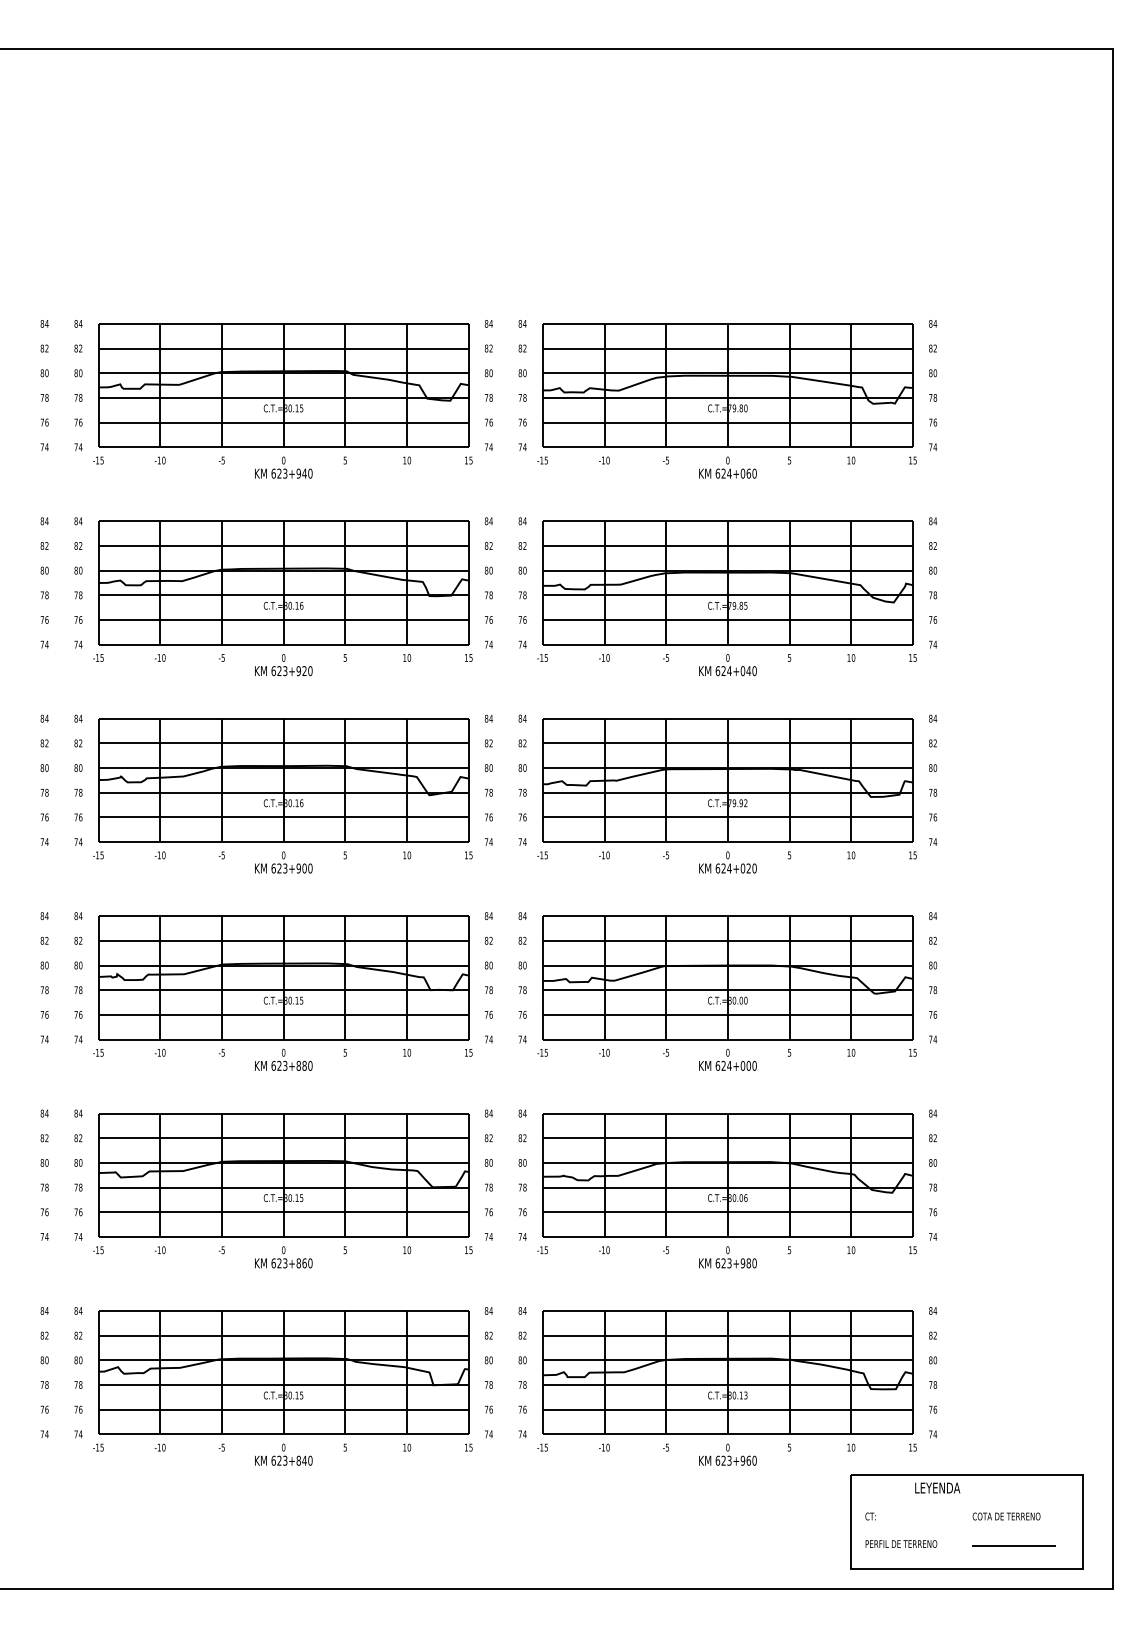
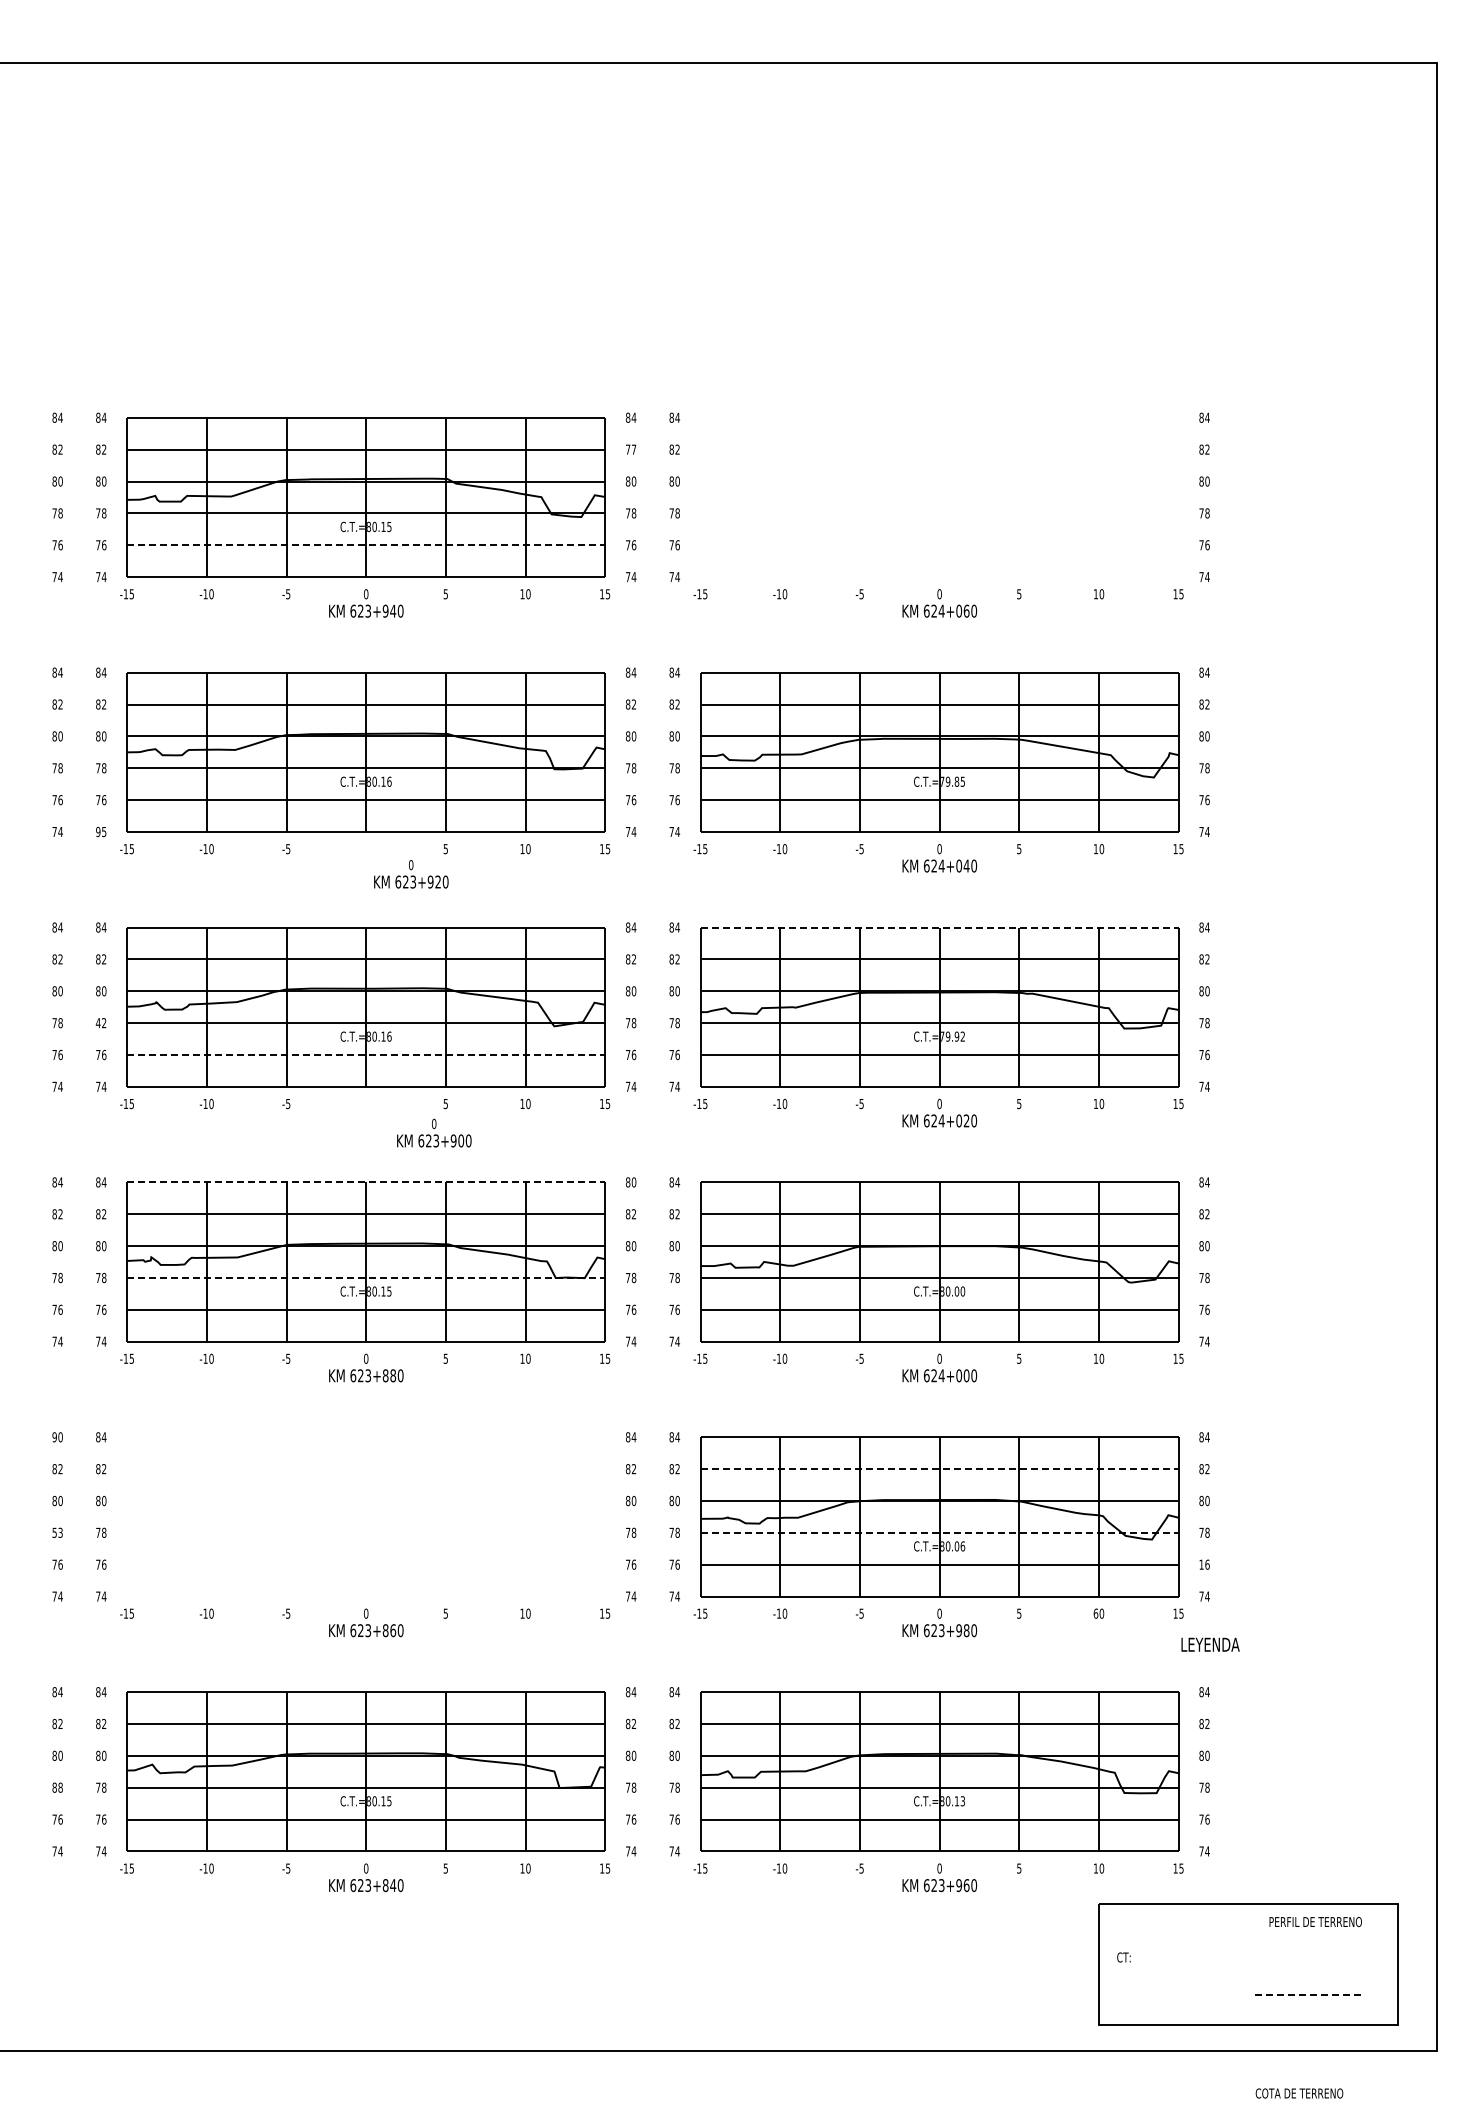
text: (488, 348) -> (630, 449), 82 -> 77
part: (727, 385) -> (939, 497), removed
line: (283, 422) -> (366, 545), solid -> dashed
text: (78, 644) -> (101, 831), 74 -> 95
text: (283, 665) -> (411, 874), moved
line: (727, 718) -> (939, 927), solid -> dashed
text: (77, 793) -> (100, 1023), 78 -> 42
line: (283, 817) -> (366, 1055), solid -> dashed
text: (283, 861) -> (434, 1132), moved
line: (283, 916) -> (366, 1182), solid -> dashed
text: (490, 916) -> (633, 1182), 84 -> 80
line: (283, 990) -> (366, 1278), solid -> dashed
text: (44, 1113) -> (57, 1437), 84 -> 90
line: (727, 1138) -> (939, 1469), solid -> dashed
part: (283, 1174) -> (365, 1516), removed
text: (44, 1187) -> (57, 1532), 78 -> 53
line: (727, 1187) -> (939, 1532), solid -> dashed
text: (930, 1212) -> (1201, 1564), 76 -> 16
text: (848, 1250) -> (1095, 1613), 10 -> 60
text: (42, 1384) -> (54, 1787), 78 -> 88
text: (937, 1487) -> (1210, 1644), moved
text: (1006, 1516) -> (1299, 2093), moved
text: (901, 1544) -> (1315, 1922), moved
line: (1014, 1545) -> (1309, 1995), solid -> dashed

